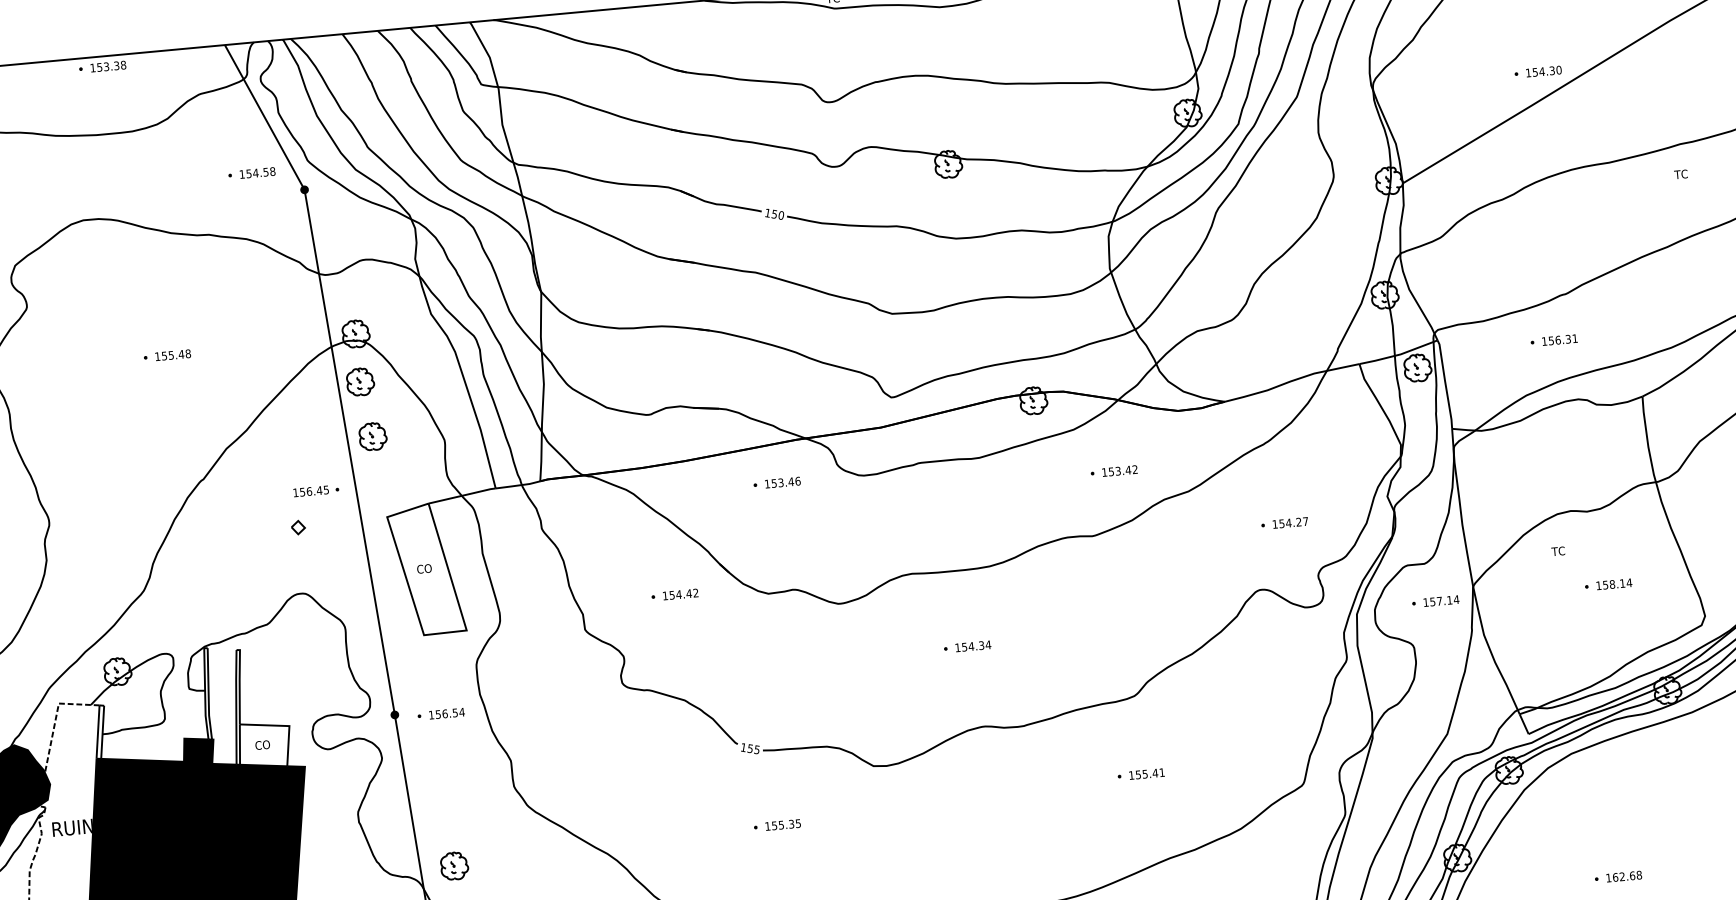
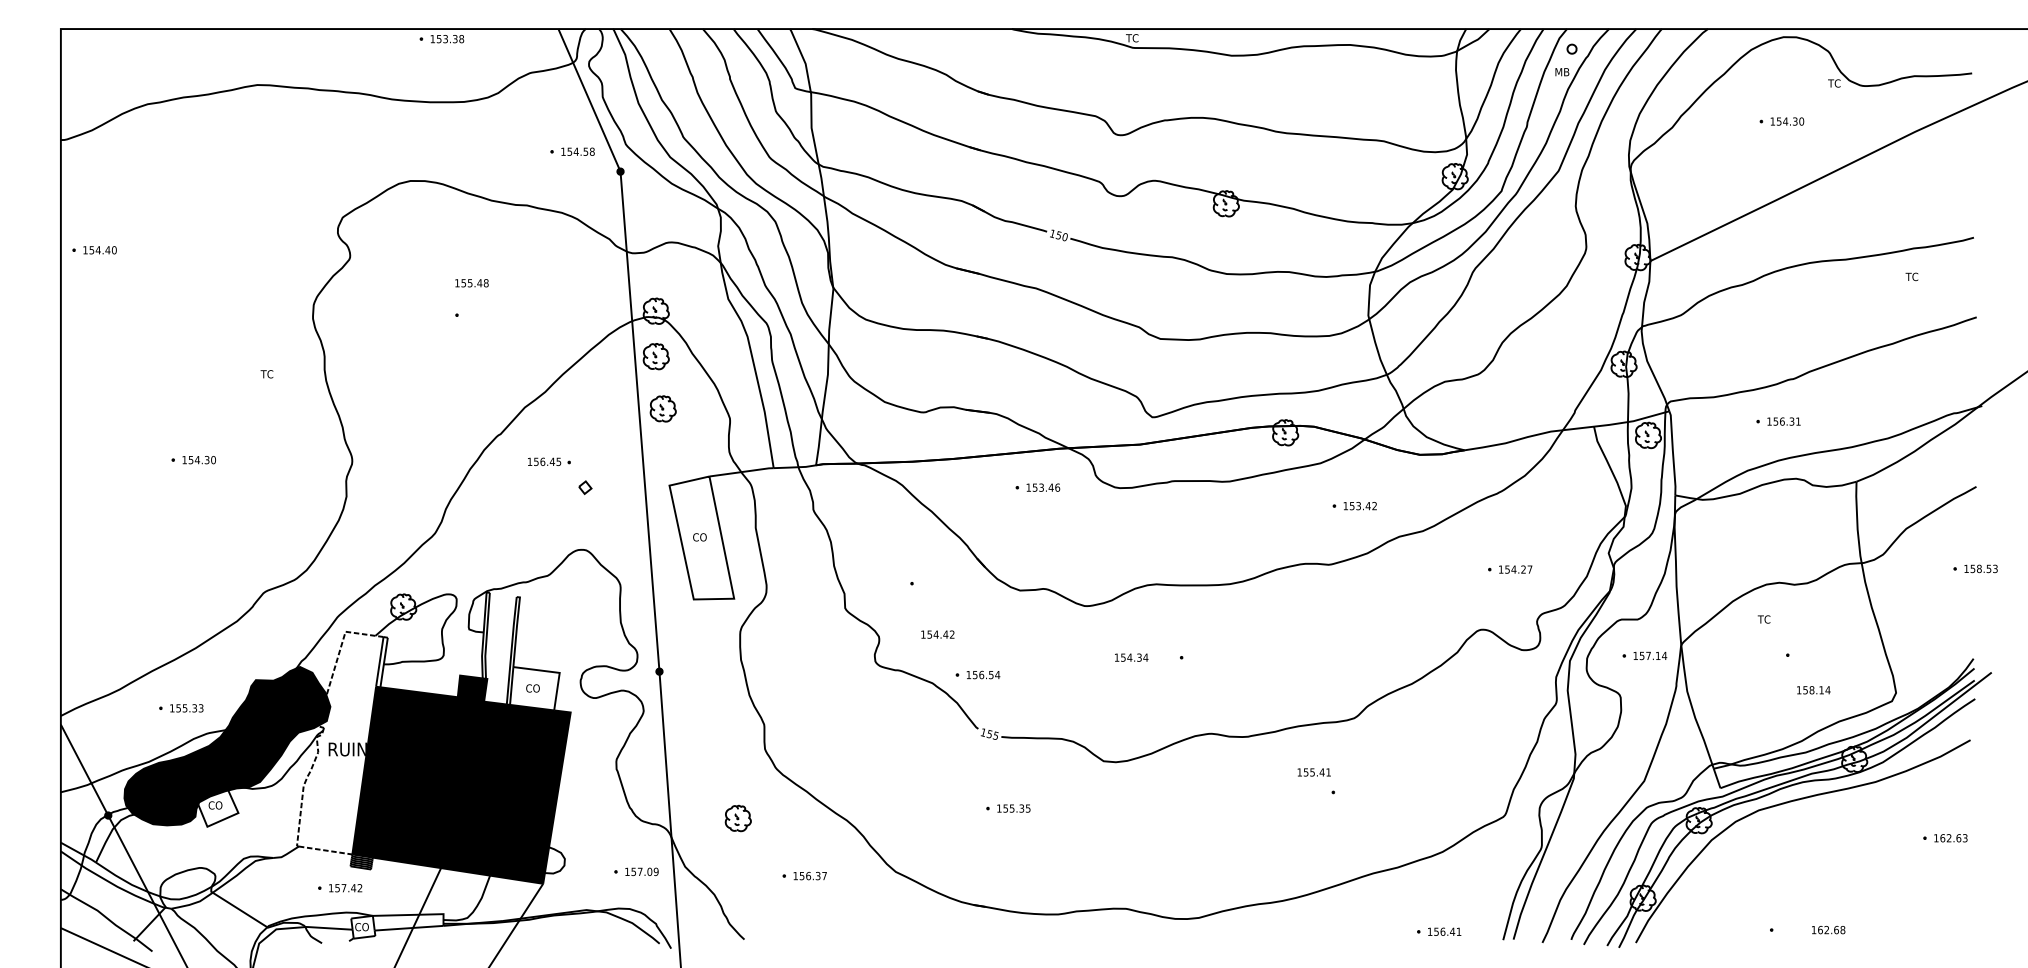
part: (1537, 72) -> (1781, 121), moved
text: (172, 355) -> (471, 283), moved
part: (316, 490) -> (549, 461), moved
text: (1614, 584) -> (1813, 690), moved
text: (680, 594) -> (937, 634), moved
text: (973, 646) -> (1131, 657), moved
part: (440, 713) -> (977, 674), moved
text: (1146, 774) -> (1313, 772), moved
part: (453, 866) -> (737, 818), moved
text: (1624, 877) -> (1828, 930), moved

